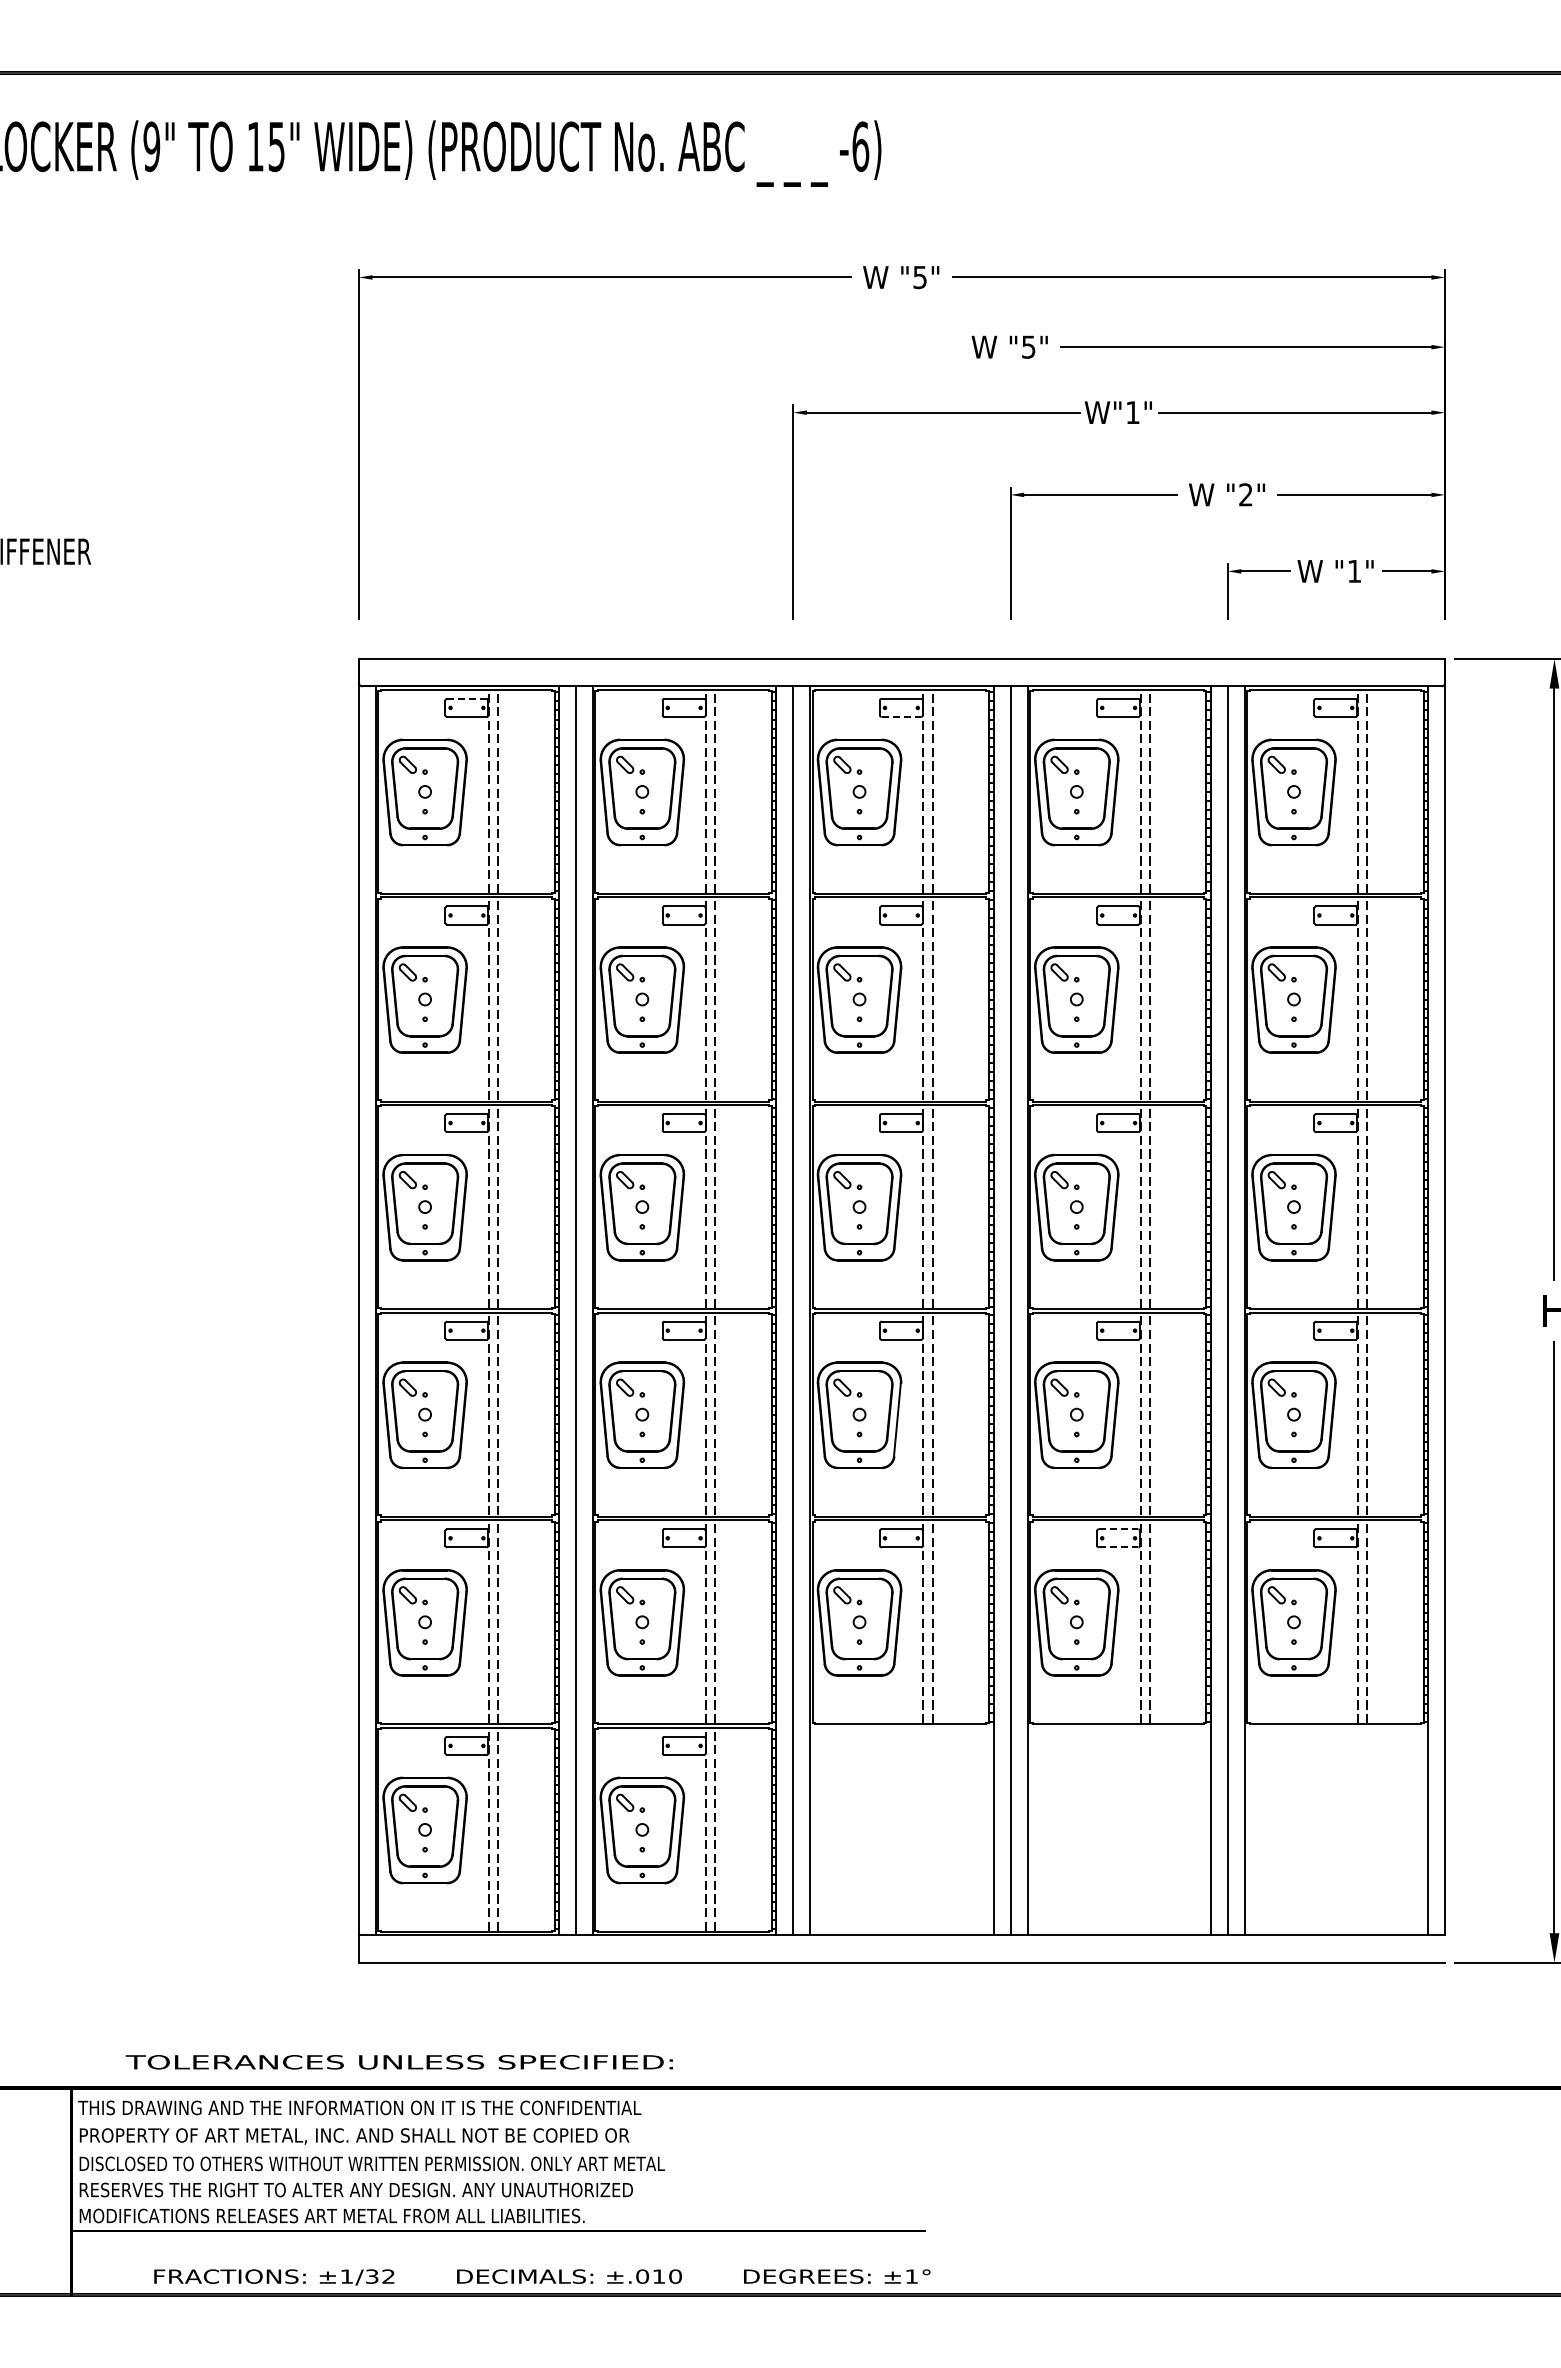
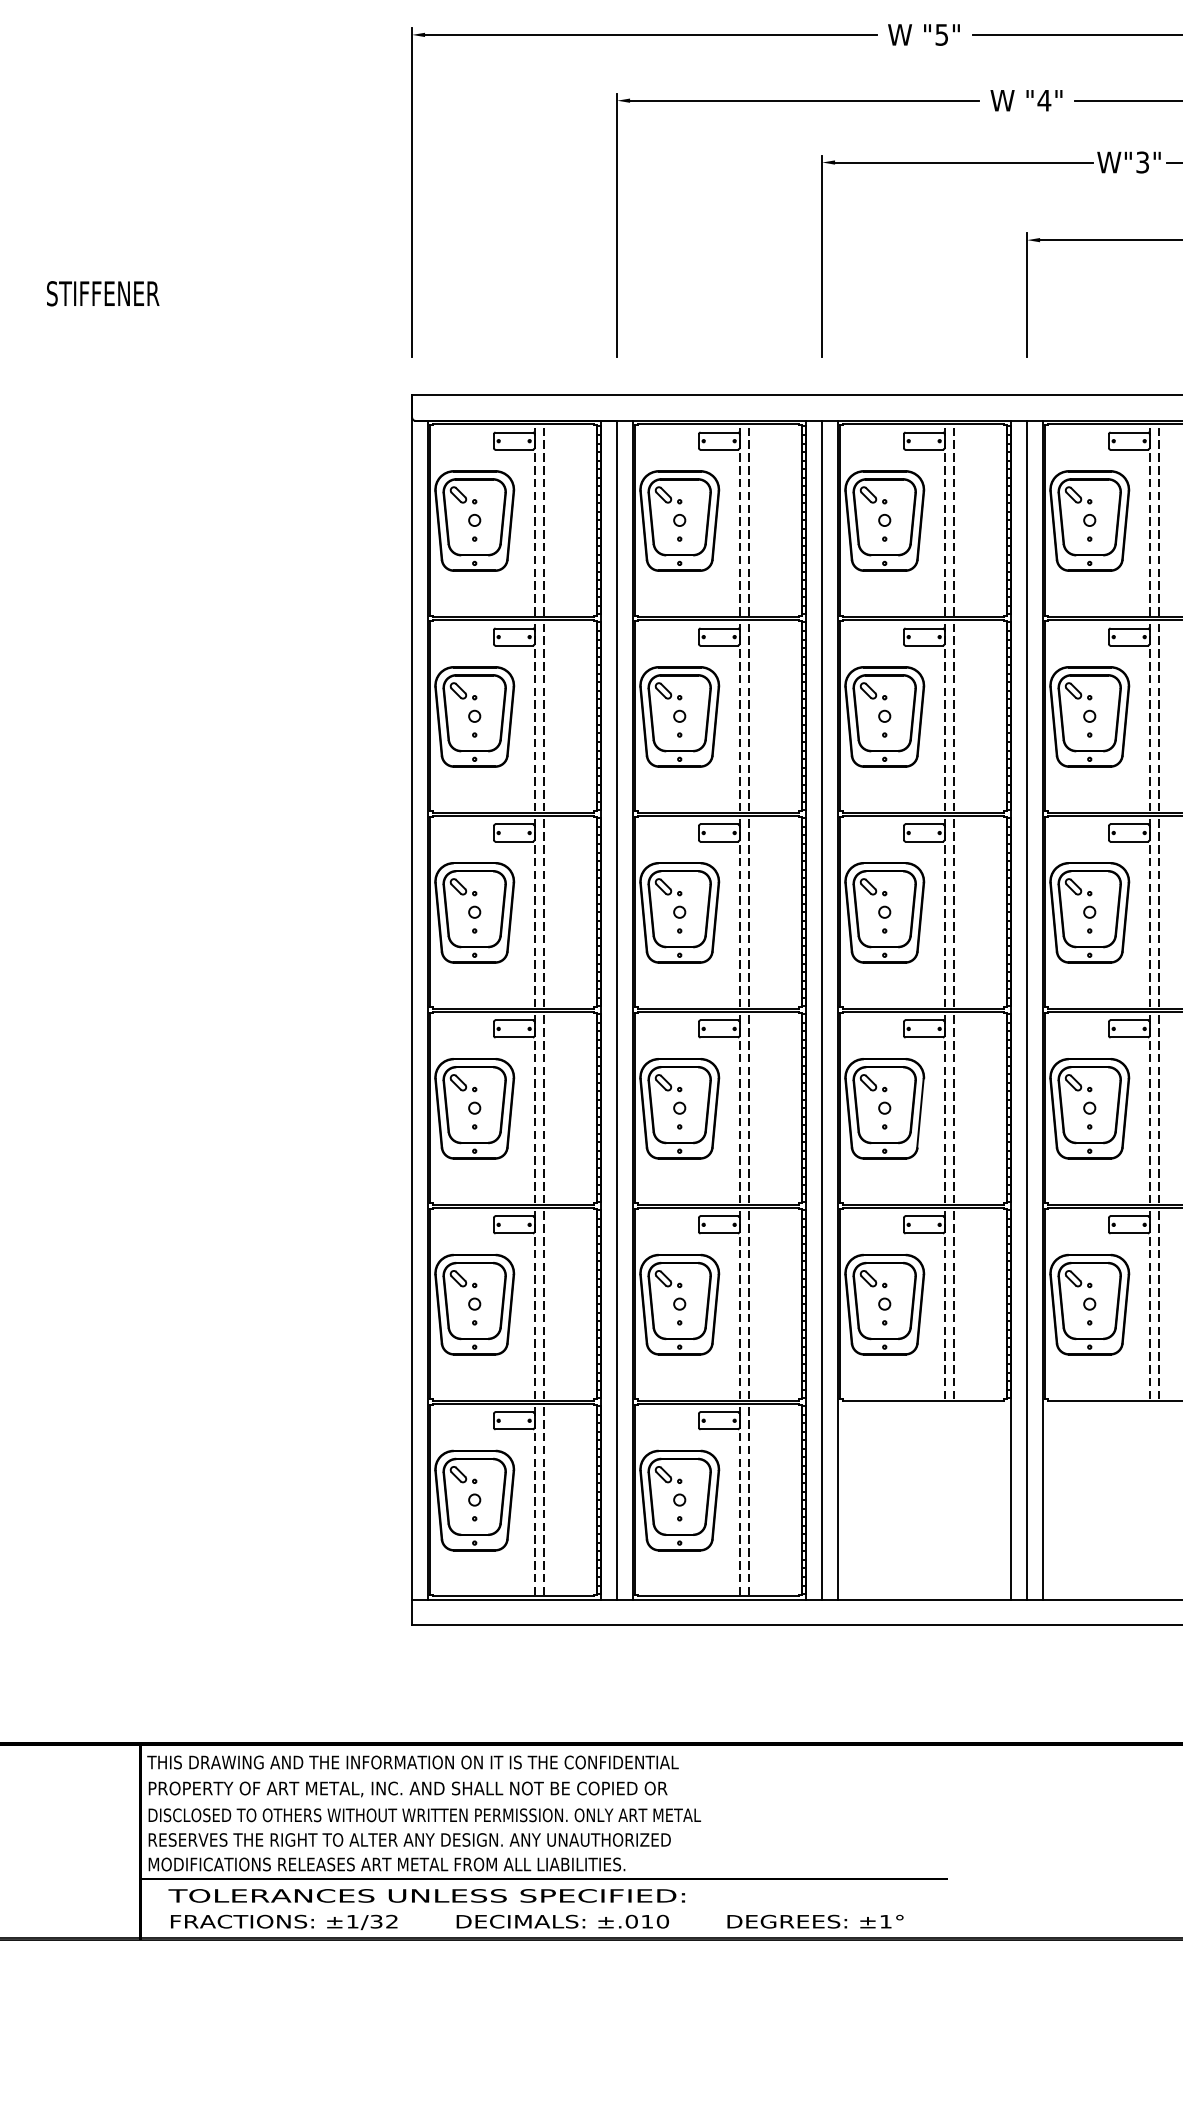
text: (1028, 346) -> (1044, 100), "5" -> "4"
part: (767, 347) -> (797, 101), added
text: (1132, 412) -> (1142, 162), W"1" -> W"3"
line: (466, 698) -> (513, 432), dashed -> solid
line: (901, 716) -> (924, 449), dashed -> solid
line: (1118, 1529) -> (1129, 1216), dashed -> solid
line: (1118, 1547) -> (1129, 1233), dashed -> solid
text: (398, 2062) -> (425, 1896), moved
text: (542, 2277) -> (537, 1922), moved

